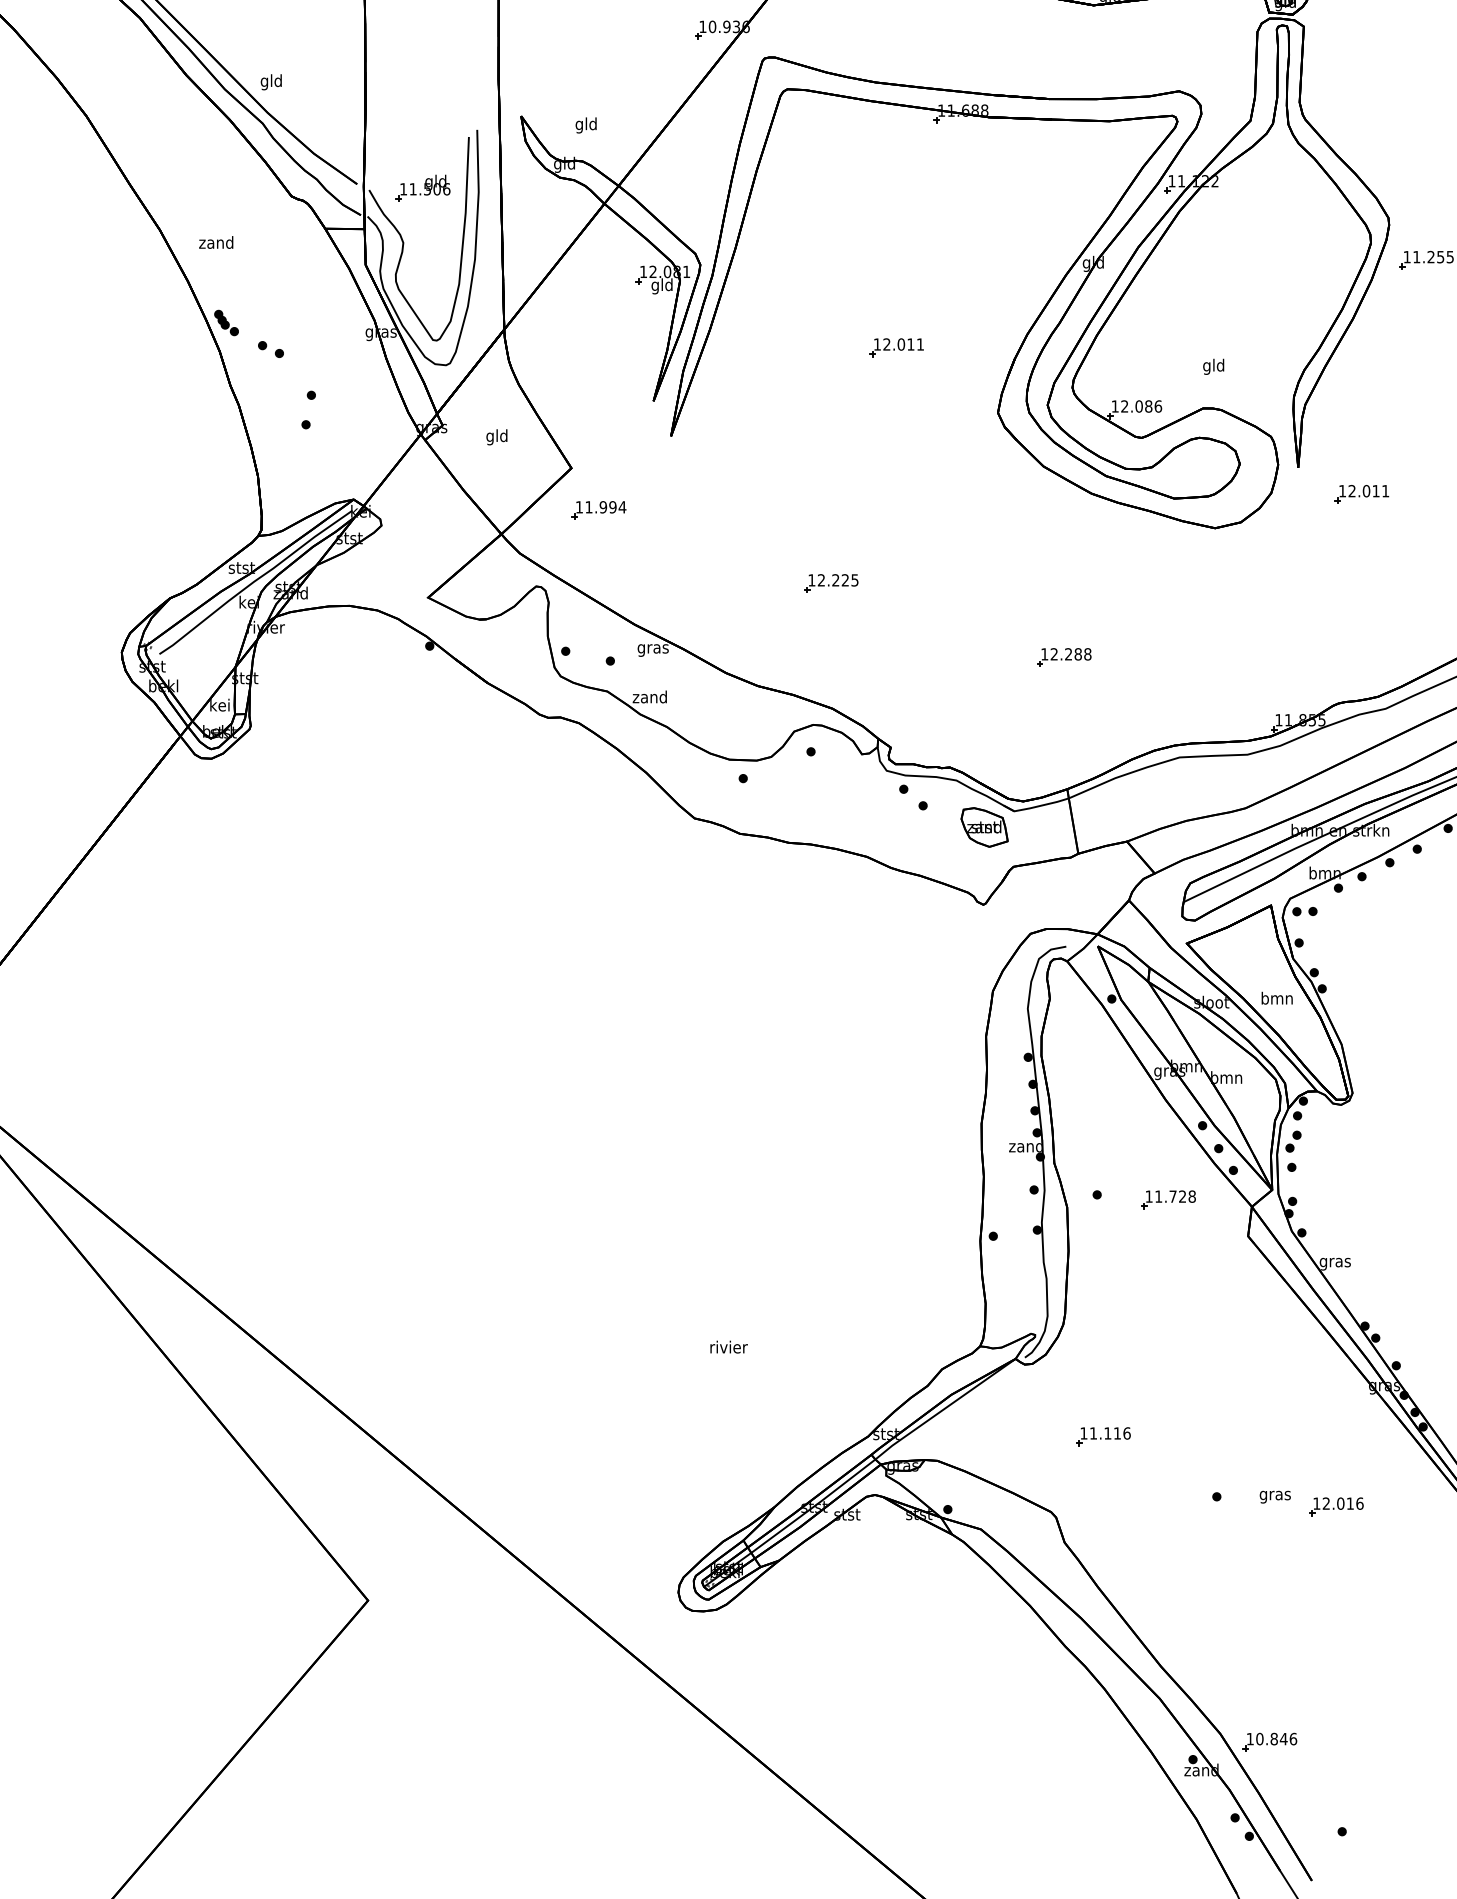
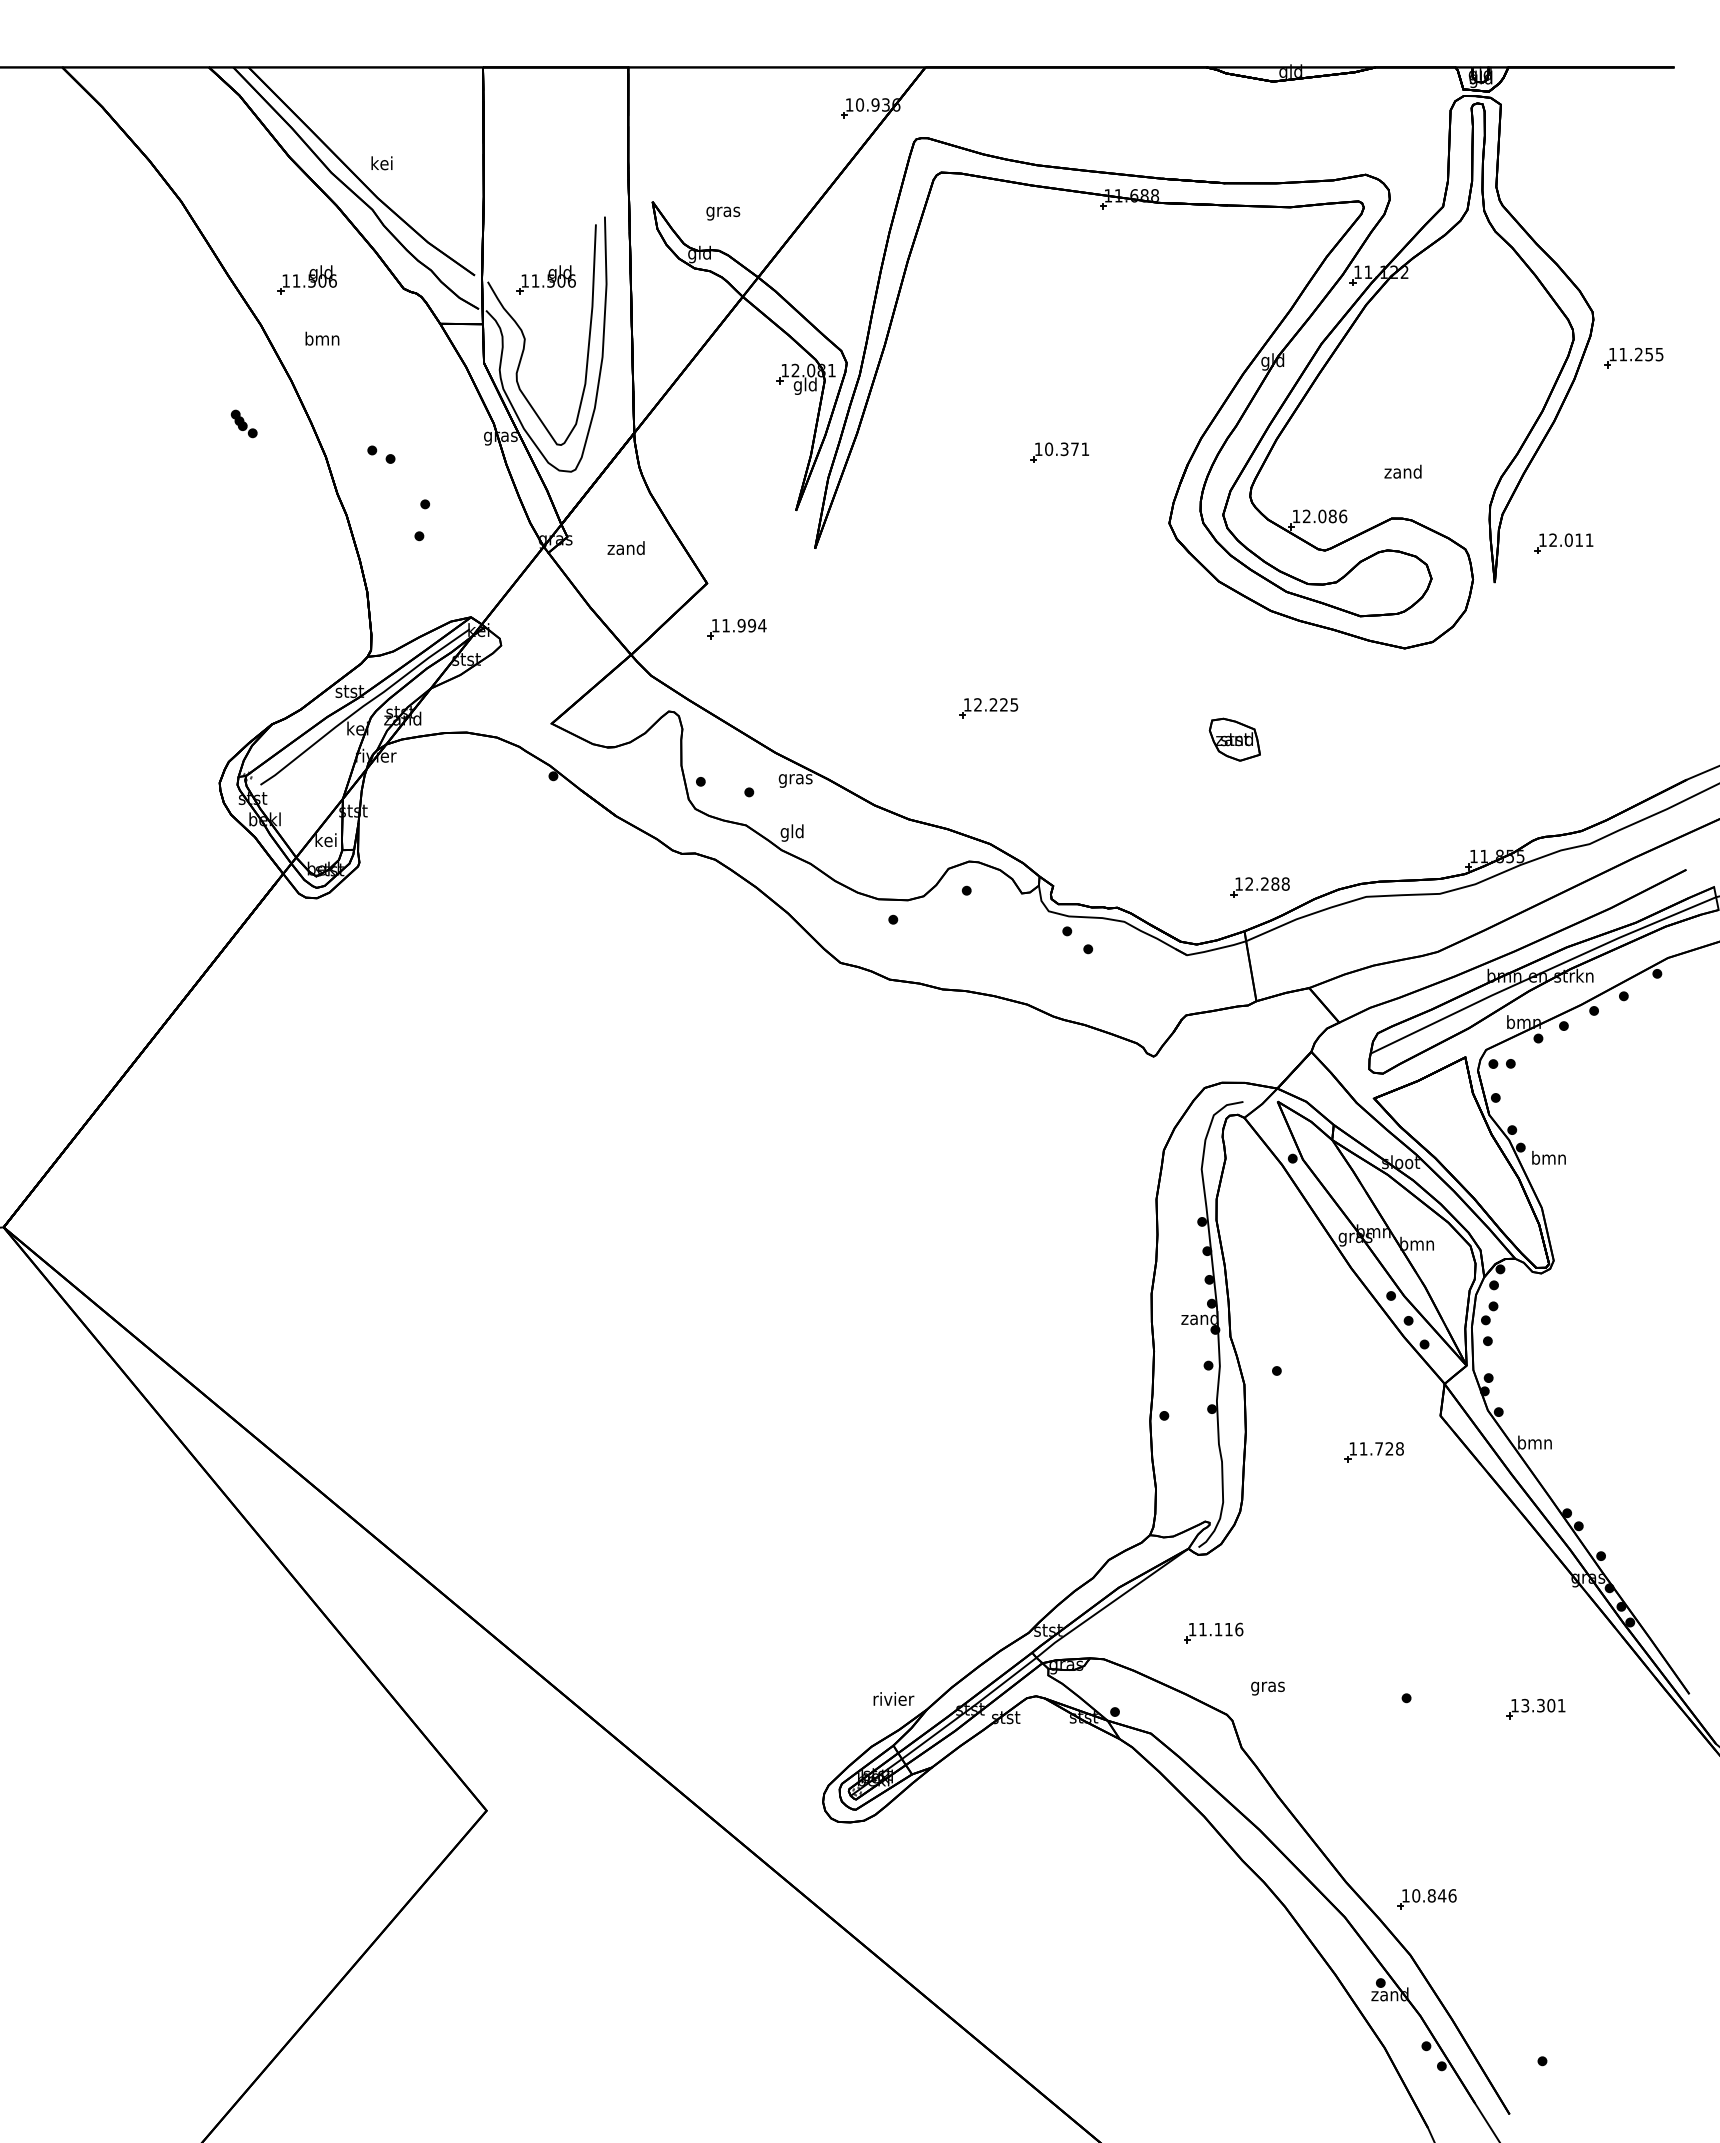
text: (271, 81) -> (381, 164), gld -> kei
text: (586, 125) -> (723, 211), gld -> gras
part: (201, 187) -> (306, 279), added
text: (215, 242) -> (321, 338), zand -> bmn
part: (225, 322) -> (243, 423), moved
text: (898, 344) -> (1061, 449), 12.011 -> 10.371
text: (1213, 366) -> (1402, 473), gld -> zand
text: (496, 436) -> (625, 549), gld -> zand
part: (1361, 494) -> (1563, 543), moved
part: (1063, 657) -> (1259, 887), moved
text: (649, 698) -> (791, 832), zand -> gld
part: (984, 827) -> (1234, 739), moved
text: (1276, 997) -> (1548, 1157), moved
part: (1167, 1199) -> (1373, 1452), moved
text: (1334, 1262) -> (1534, 1444), gras -> bmn
text: (728, 1346) -> (893, 1698), moved
part: (1103, 1436) -> (1213, 1632), moved
text: (1274, 1497) -> (1267, 1688), moved
text: (1343, 1503) -> (1543, 1705), 12.016 -> 13.301
part: (1269, 1742) -> (1426, 1899), moved

